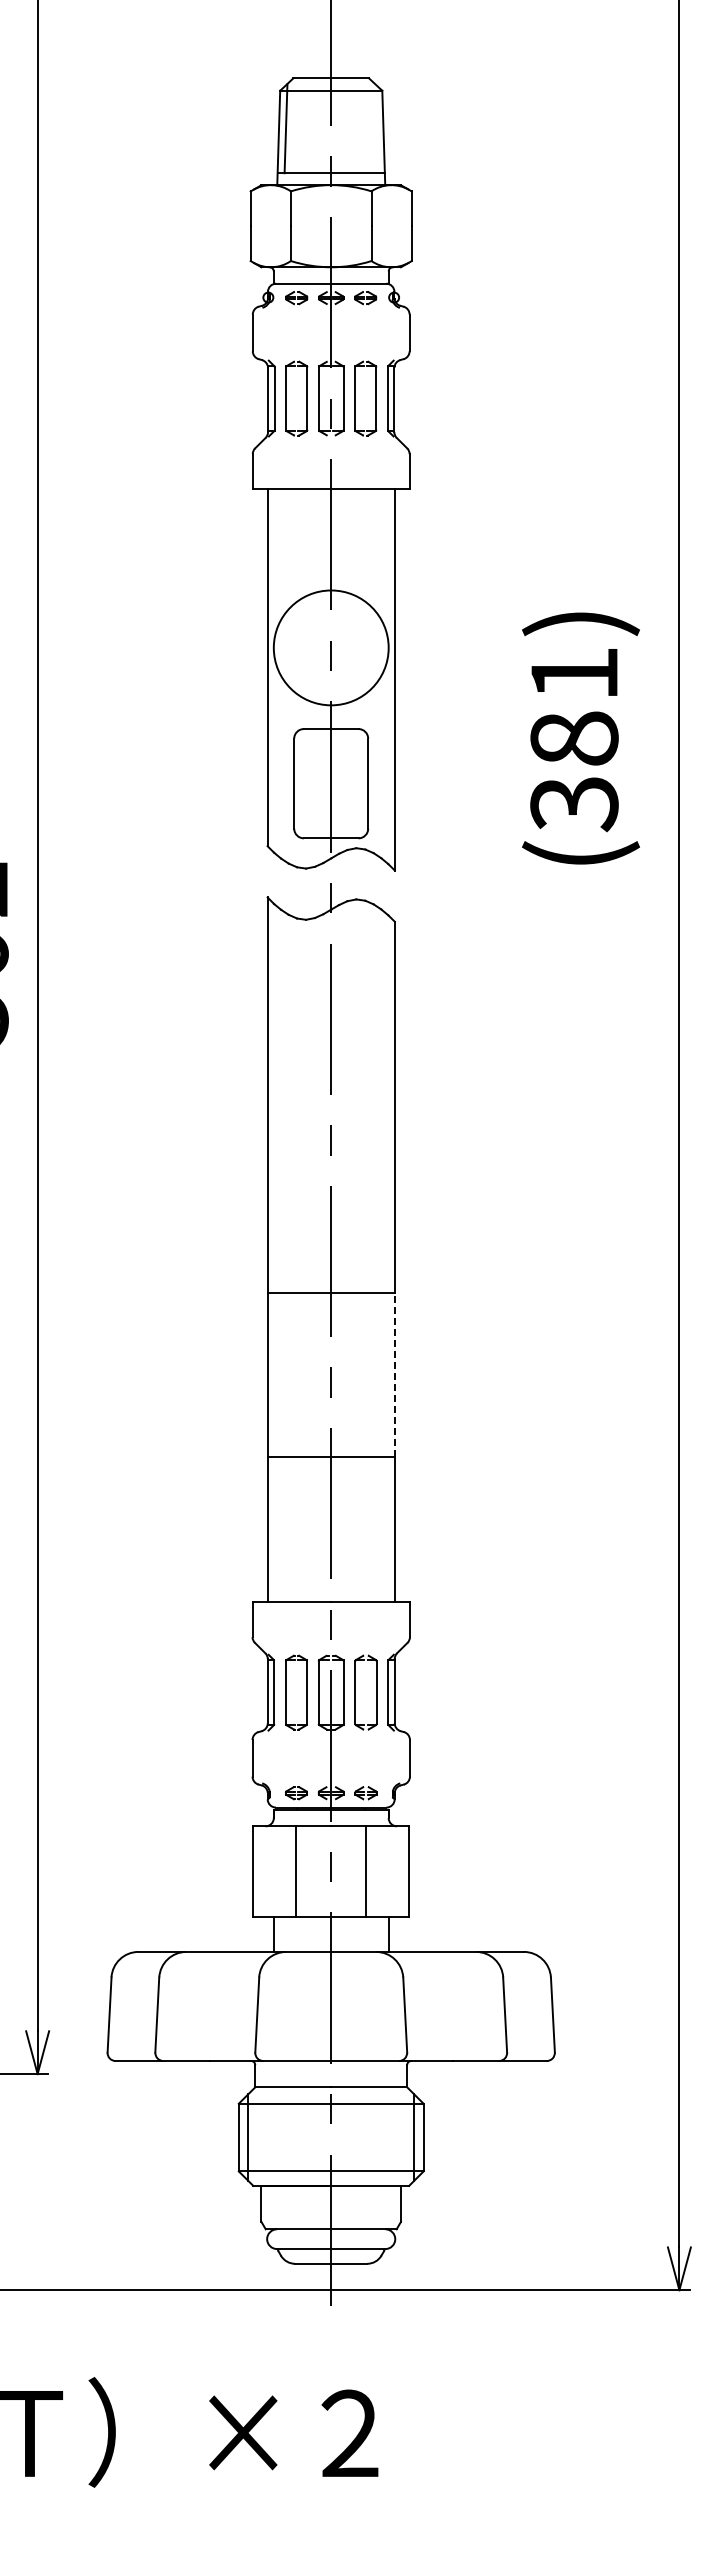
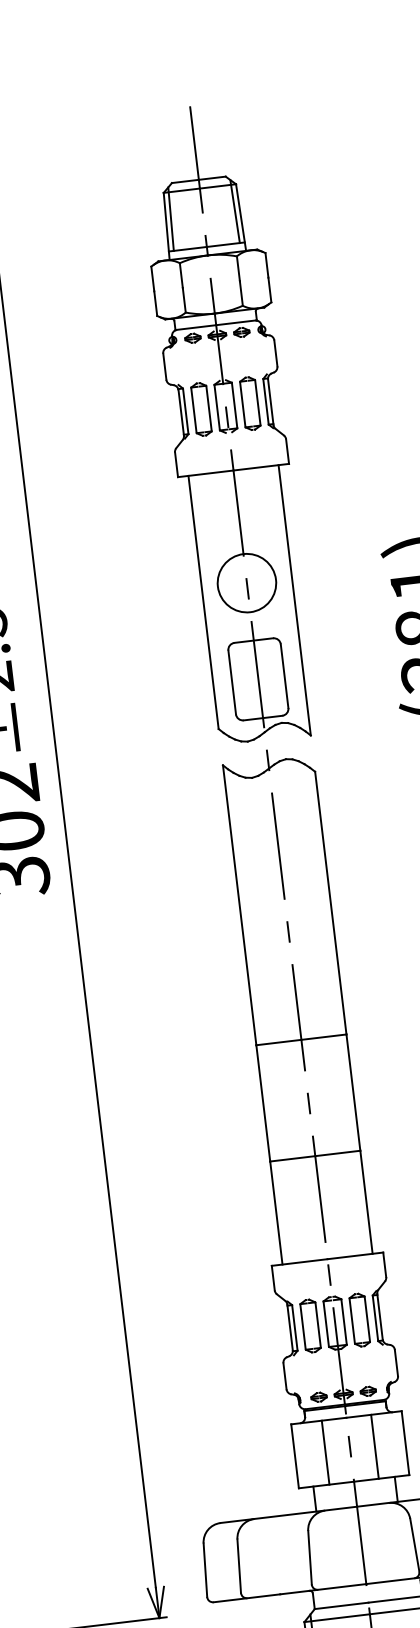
line: (376, 128) -> (235, 211), added
circle: (331, 647) -> (247, 582), size x0.71
line: (394, 1374) -> (353, 1092), dashed -> solid

